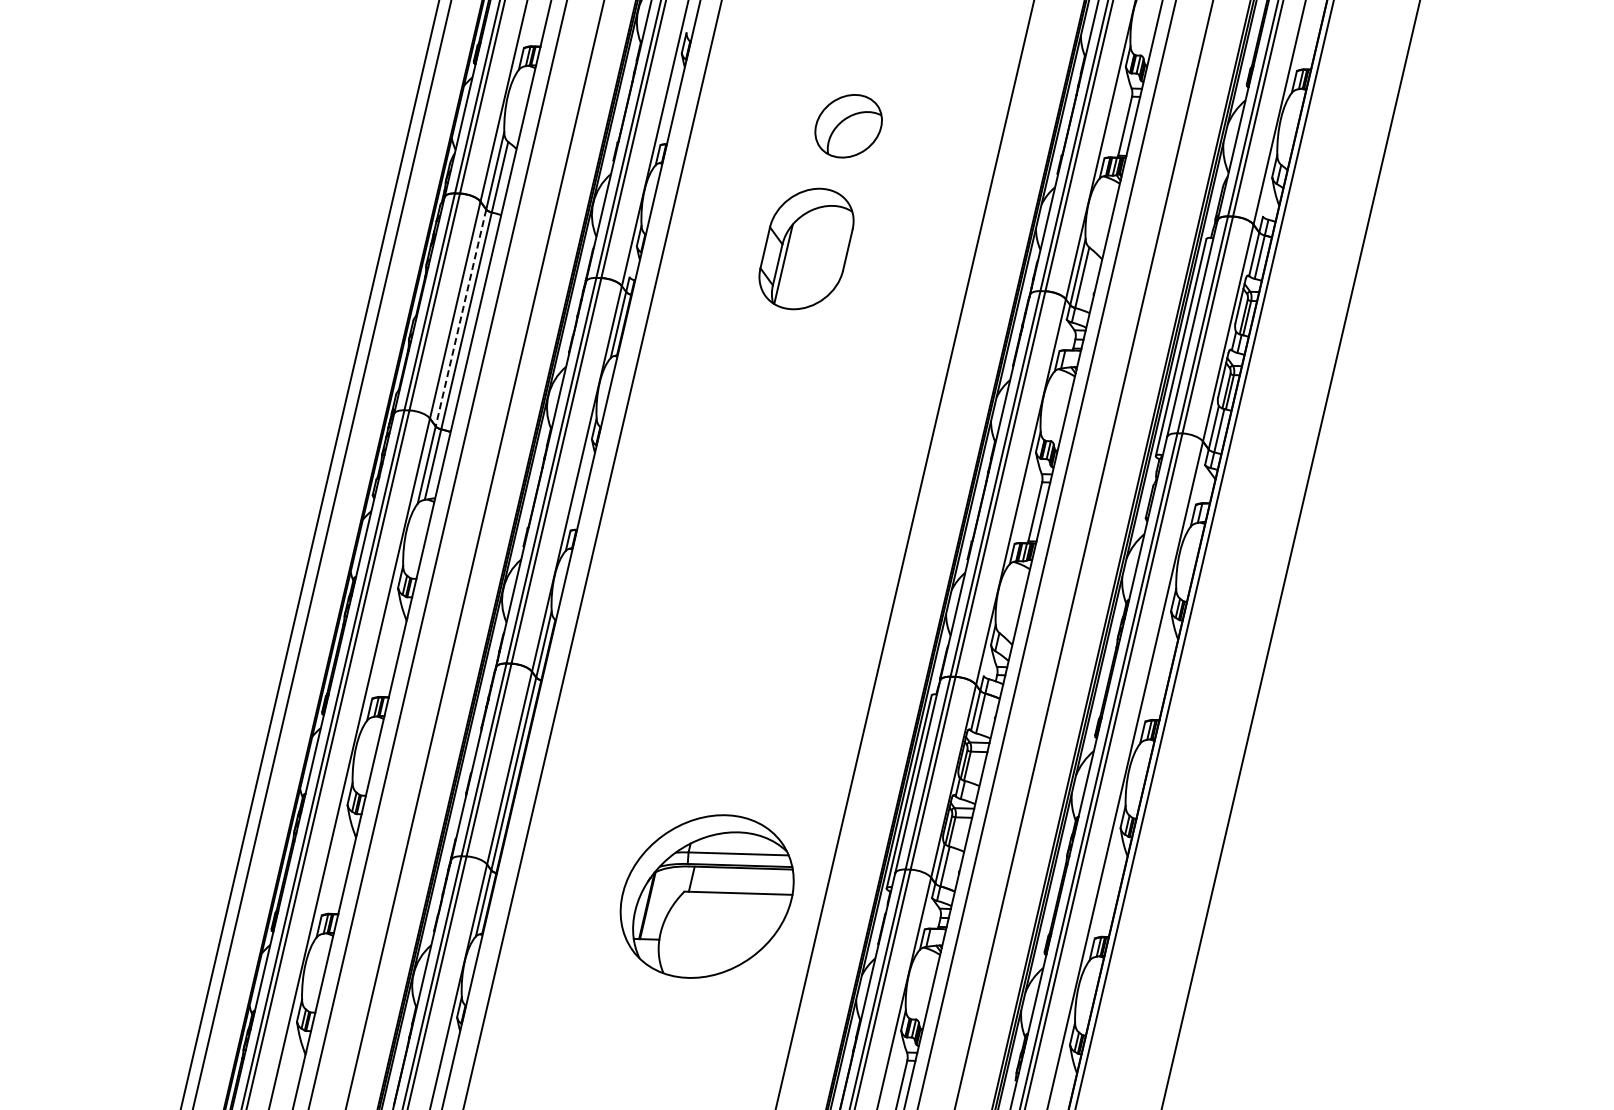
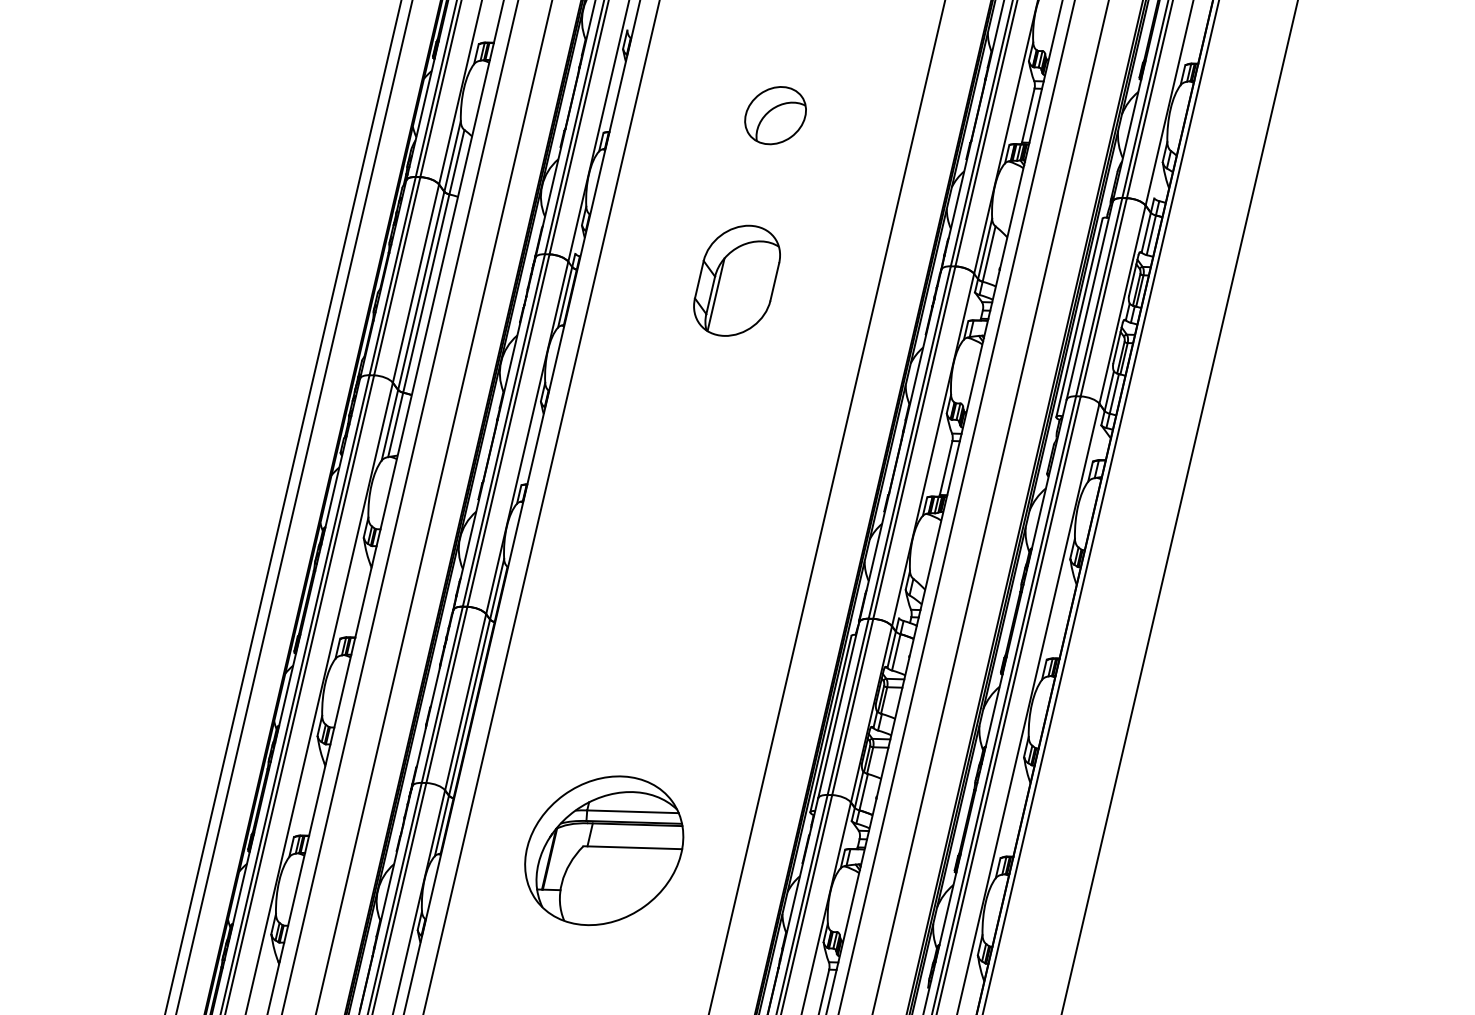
part: (806, 248) -> (737, 280), moved
line: (460, 318) -> (420, 291), dashed -> solid
part: (706, 896) -> (603, 850), moved

